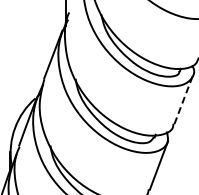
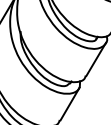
line: (183, 99) -> (95, 59), dashed -> solid

